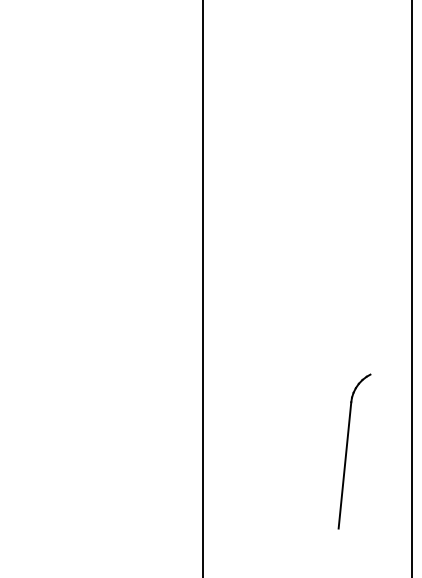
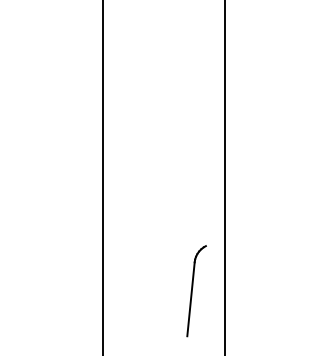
part: (354, 452) -> (196, 291), moved

